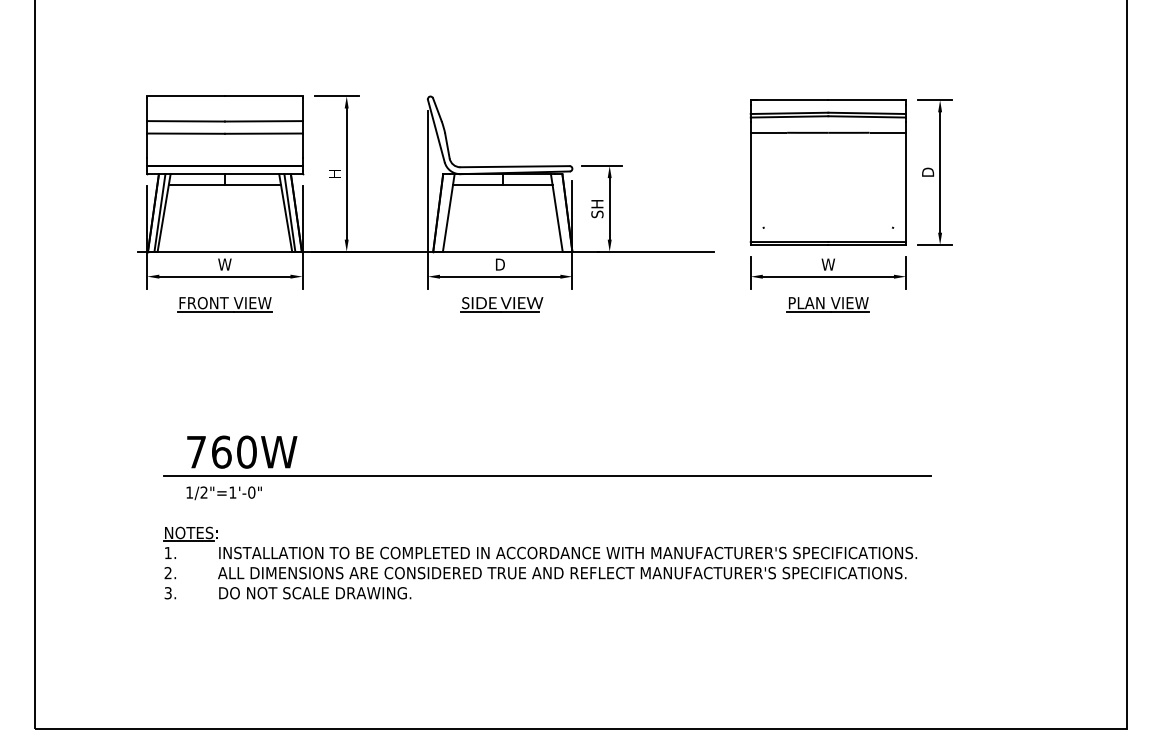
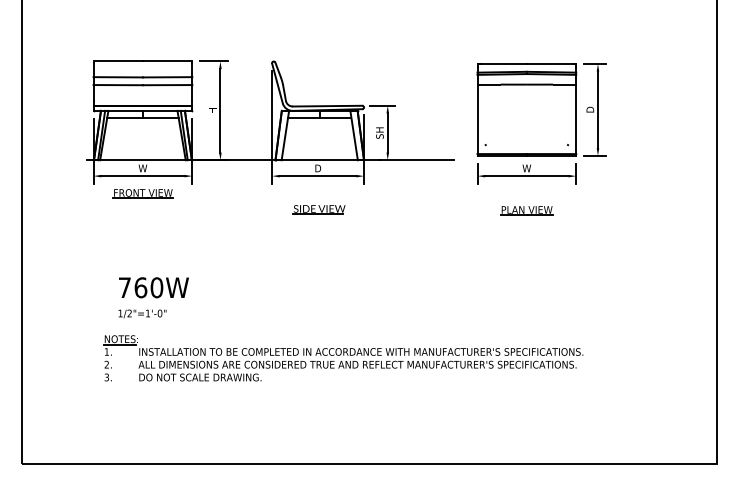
part: (500, 303) -> (318, 209), moved
part: (827, 303) -> (526, 210), moved
line: (546, 475) -> (347, 302), removed

